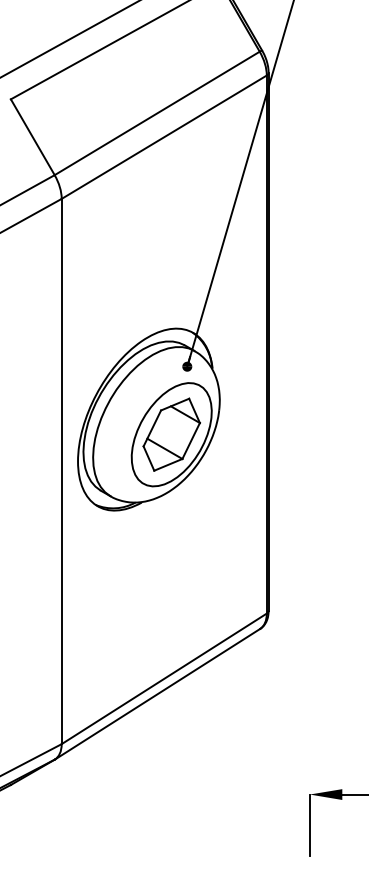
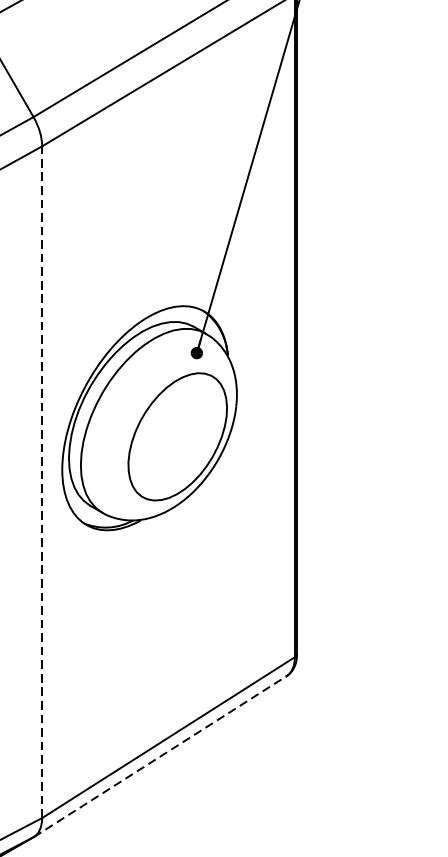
part: (171, 434) -> (177, 436), removed
line: (61, 471) -> (41, 482), solid -> dashed
line: (157, 694) -> (160, 756), solid -> dashed

